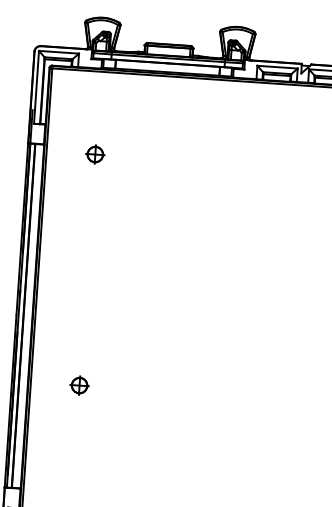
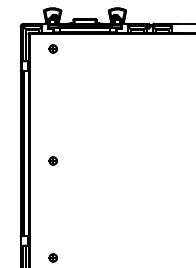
part: (93, 153) -> (52, 48), moved
part: (77, 384) -> (52, 160), moved

